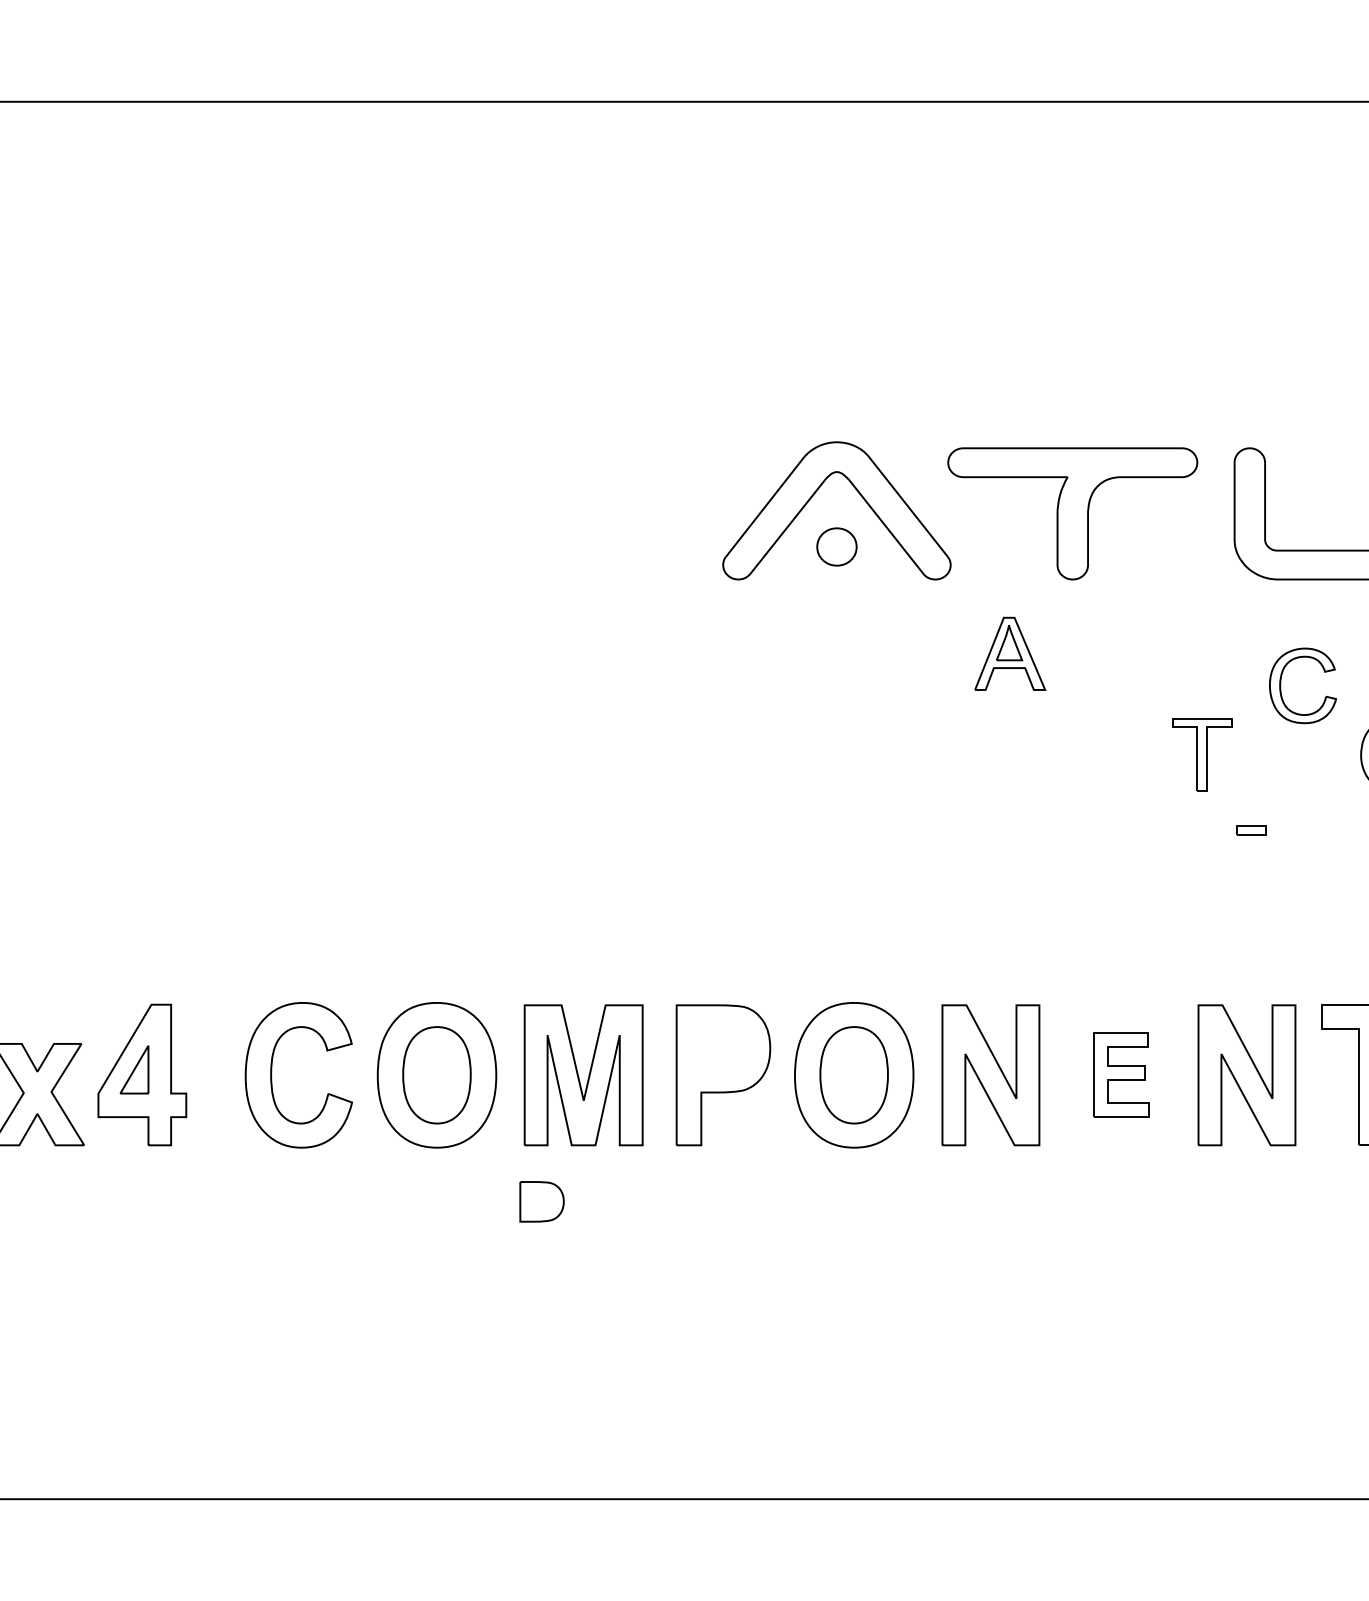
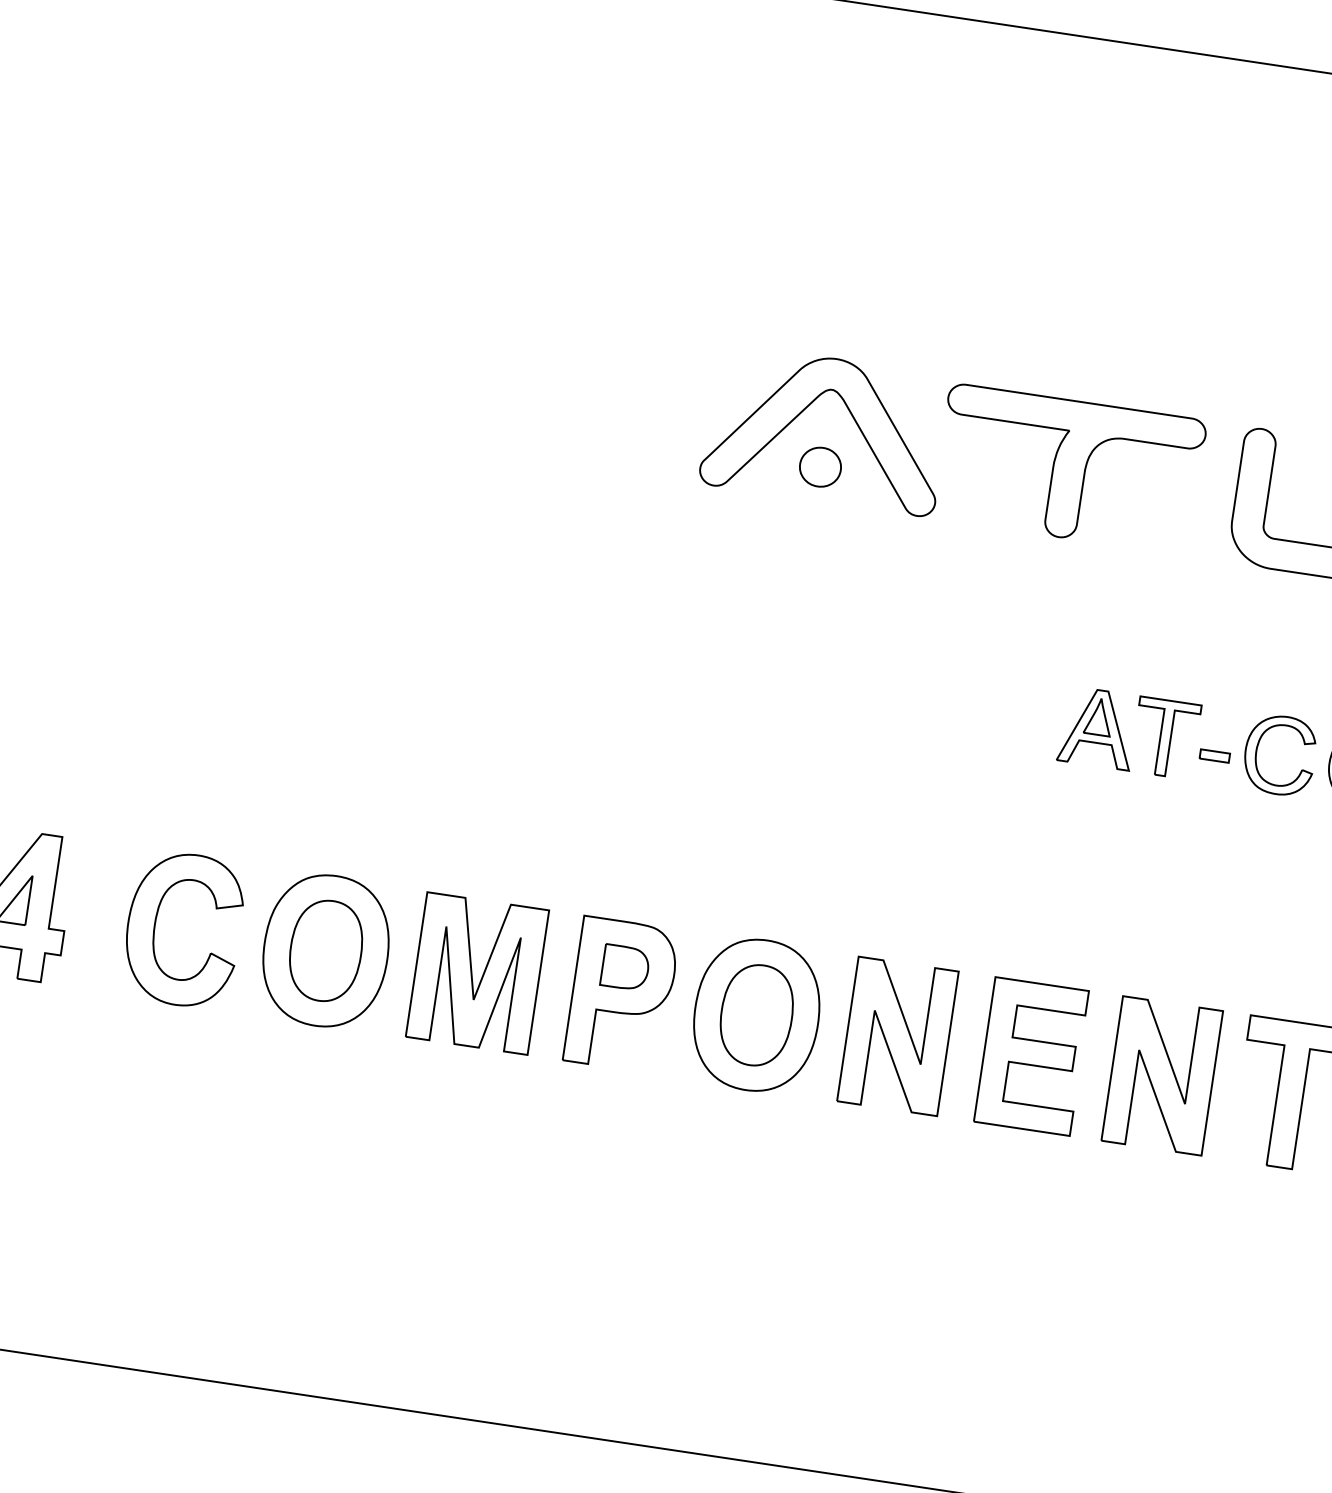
part: (1010, 653) -> (1098, 727), moved
part: (1281, 684) -> (1257, 750), moved
part: (1251, 830) -> (1214, 755), moved
part: (1121, 1074) -> (1032, 1055), size x1.67
part: (541, 1201) -> (624, 967), moved

